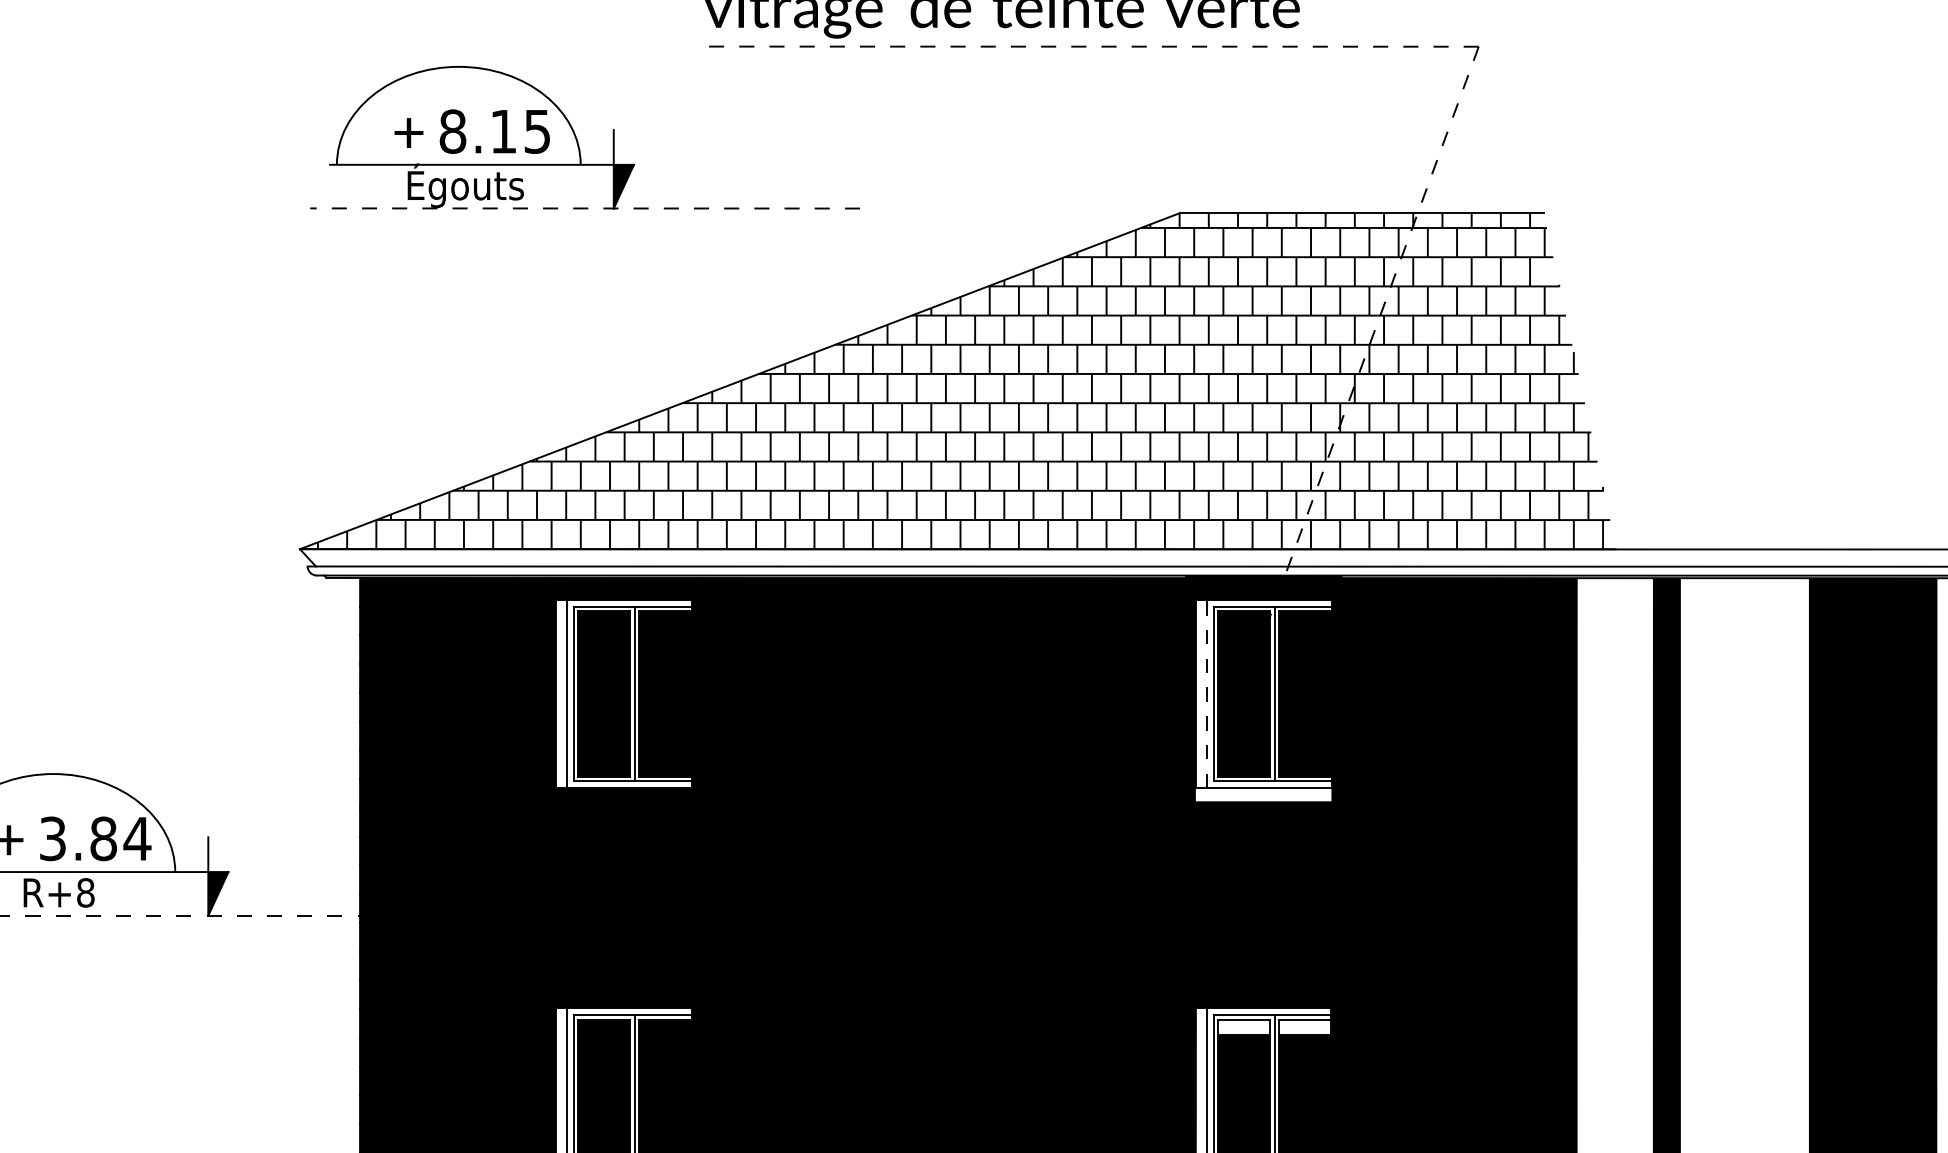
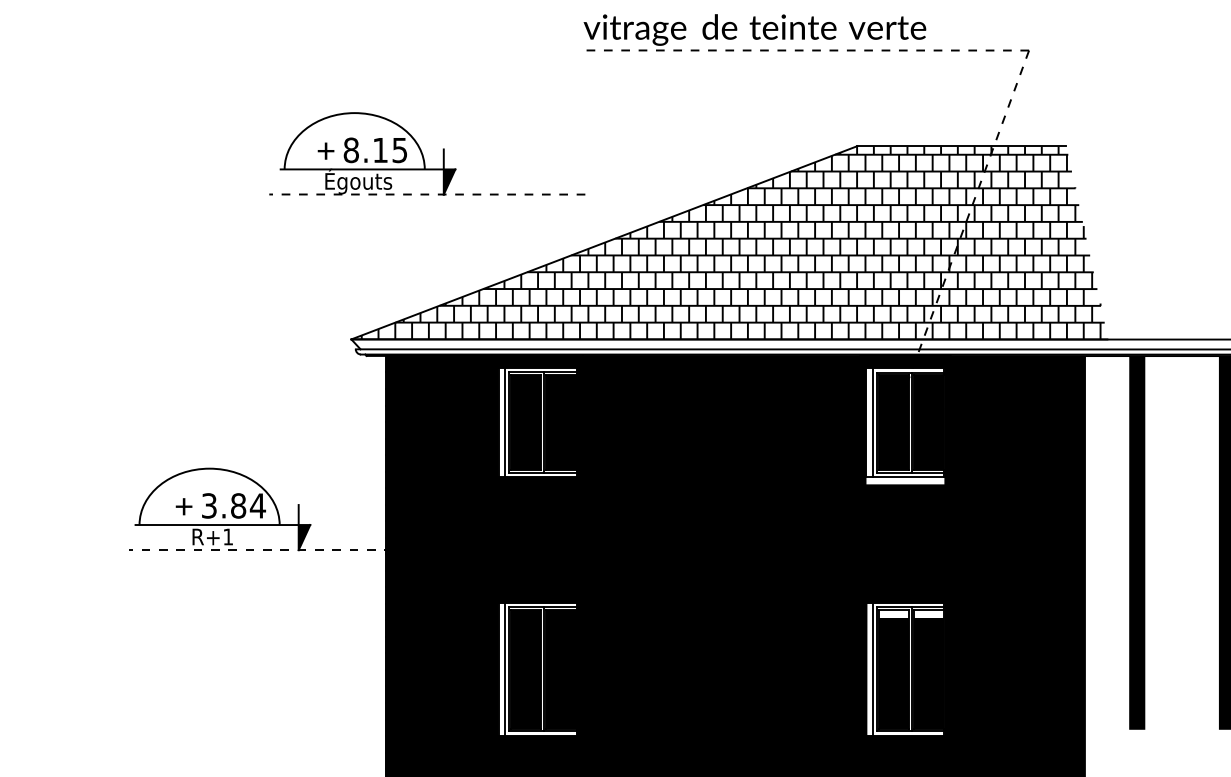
part: (585, 137) -> (427, 153), moved
line: (1206, 693) -> (872, 422), dashed -> solid
text: (86, 892) -> (228, 536), R+8 -> R+1

